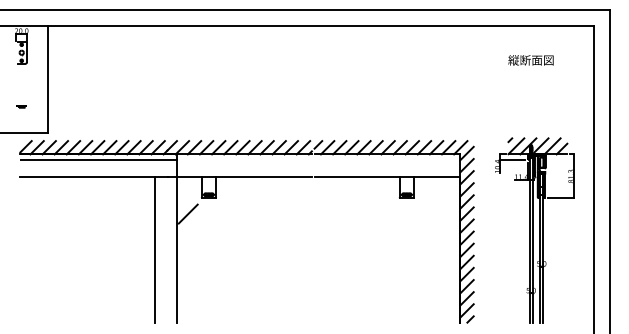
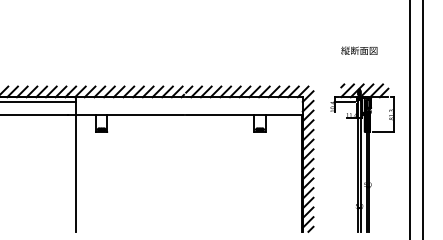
text: (530, 60) -> (358, 50), moved
line: (187, 213) -> (84, 144), removed
line: (155, 249) -> (58, 173), removed

